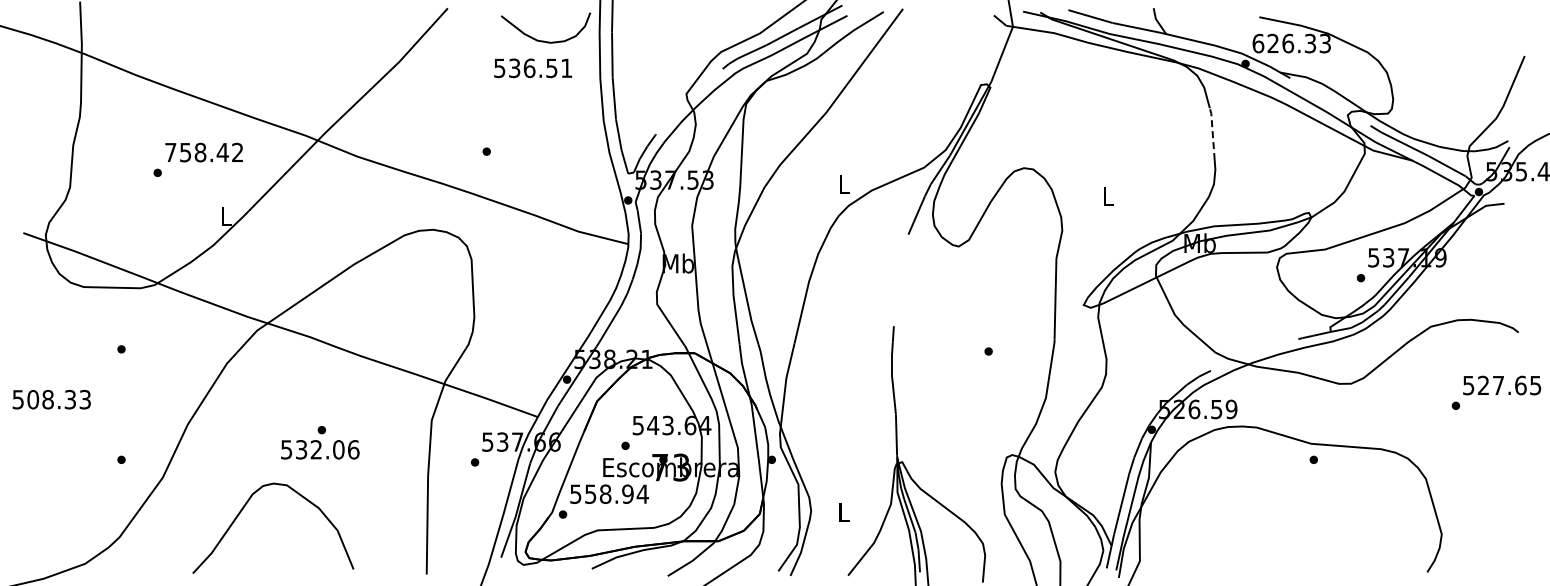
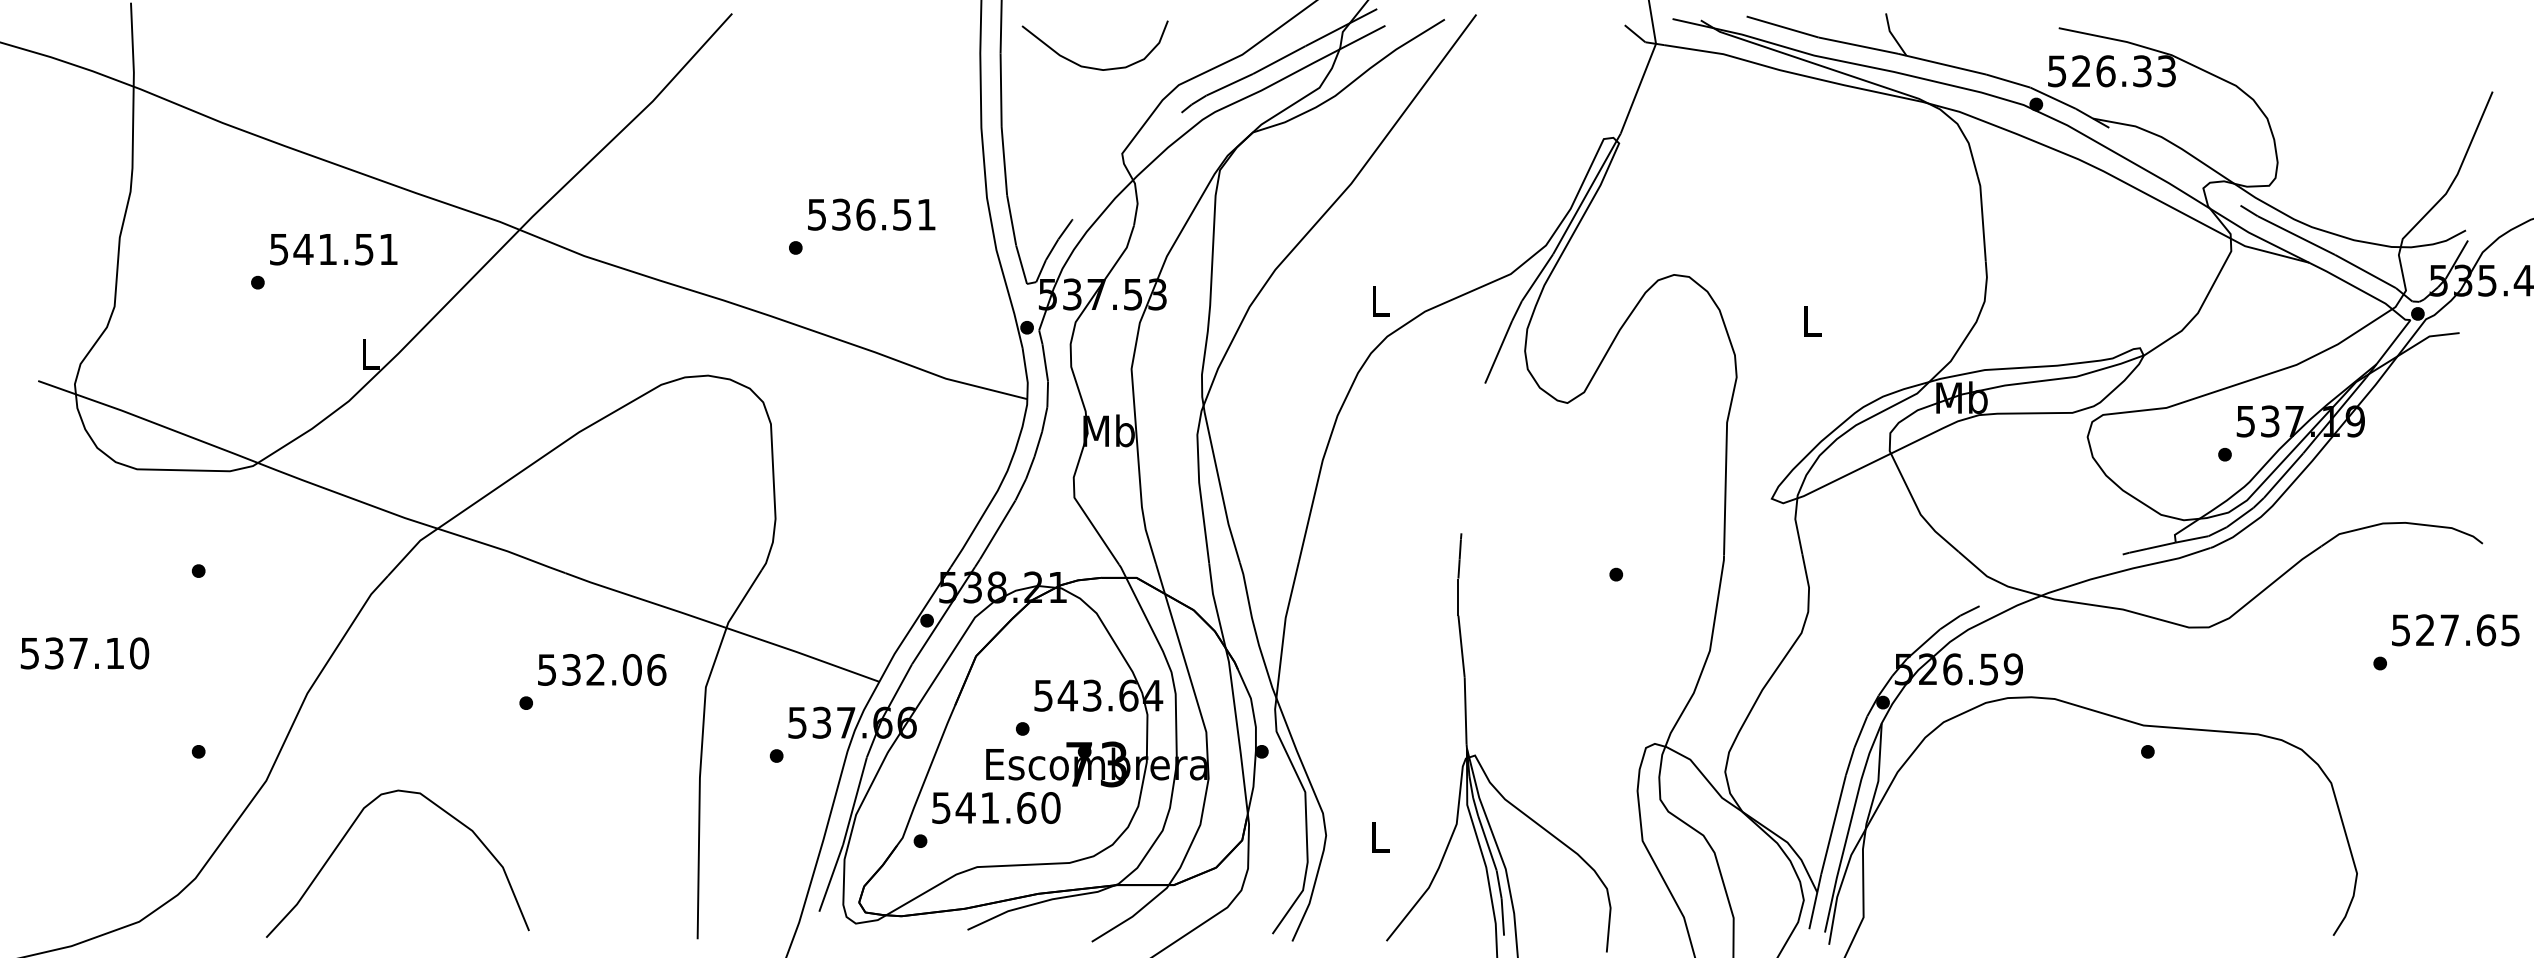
curve: (544, 40) -> (1092, 66), moved
text: (1258, 43) -> (2057, 71), 626.33 -> 526.33
text: (533, 68) -> (872, 214), moved
line: (1212, 133) -> (1982, 218), dashed -> solid
text: (204, 152) -> (334, 249), 758.42 -> 541.51
text: (59, 399) -> (97, 653), 508.33 -> 537.10
text: (320, 449) -> (602, 669), moved
text: (616, 493) -> (1007, 806), 558.94 -> 541.60
curve: (243, 509) -> (349, 832), moved

